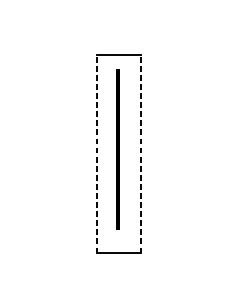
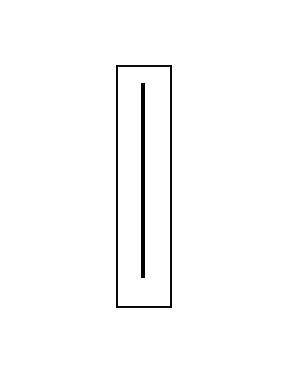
line: (97, 154) -> (117, 186), dashed -> solid
line: (140, 154) -> (170, 186), dashed -> solid

